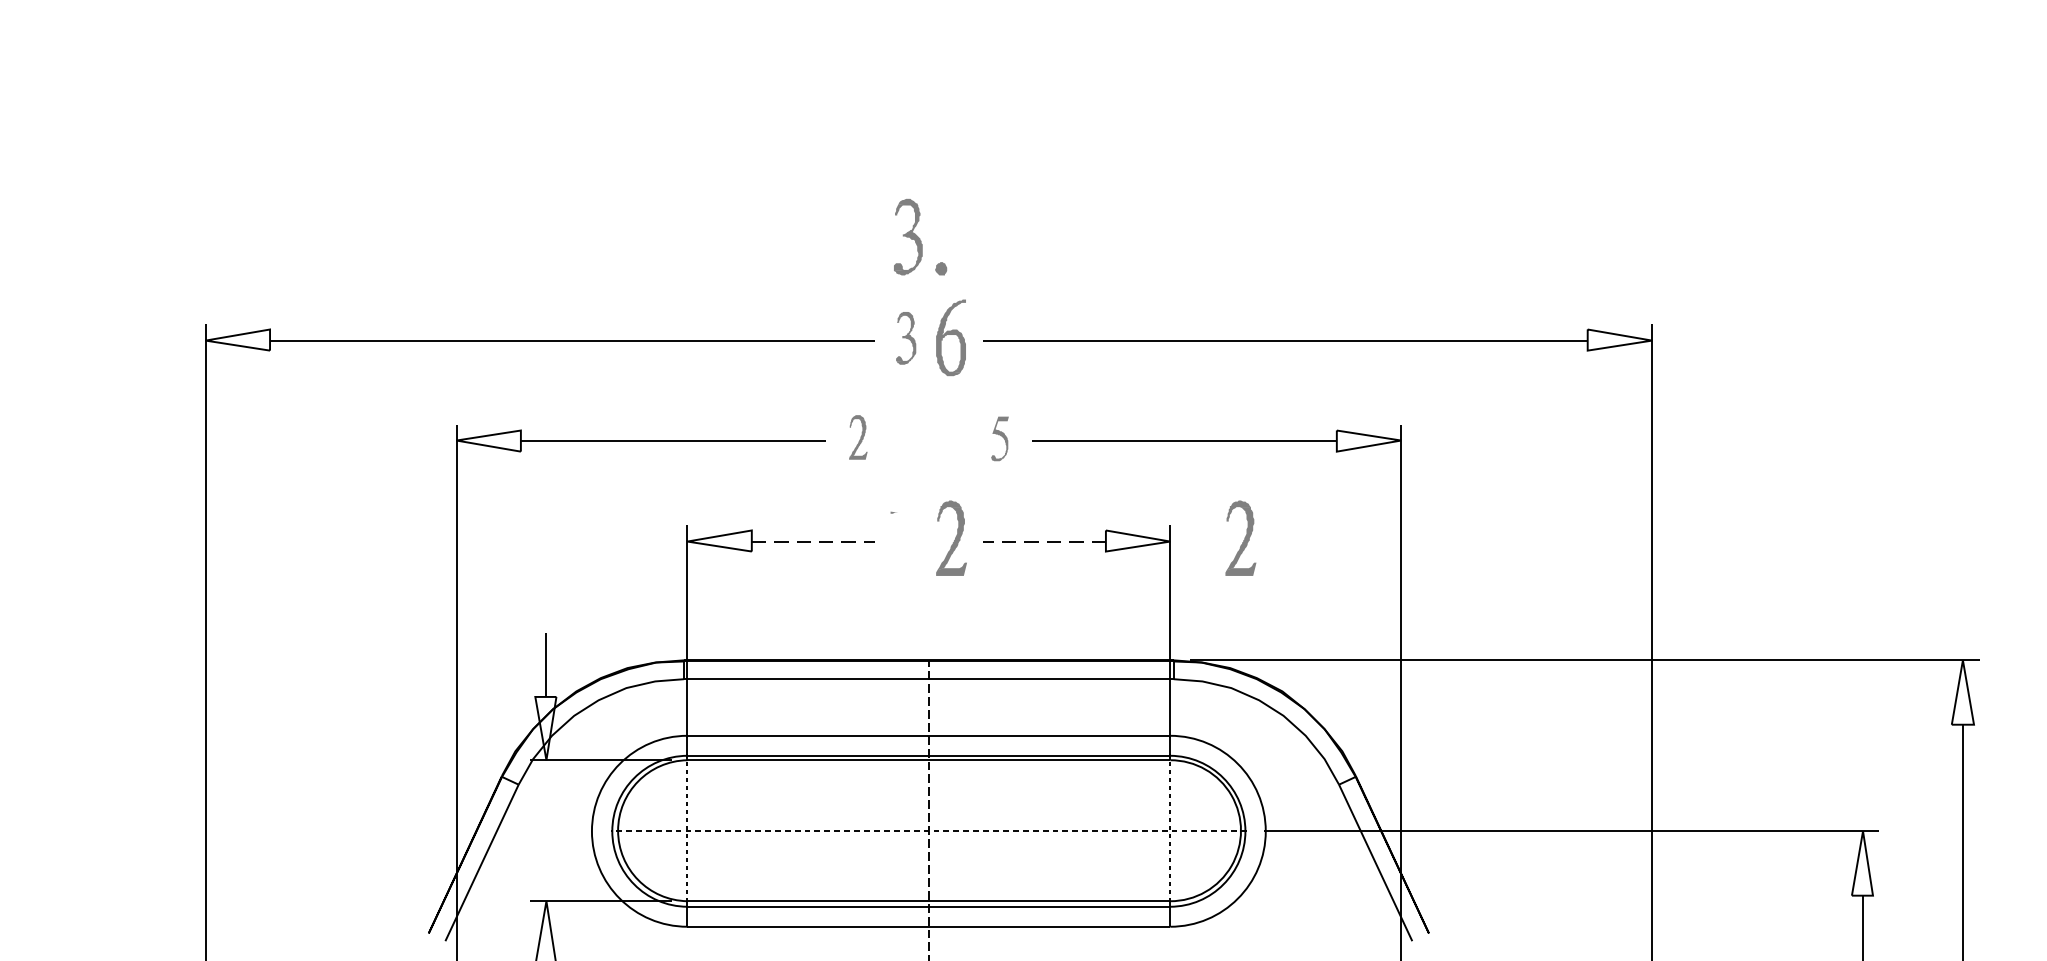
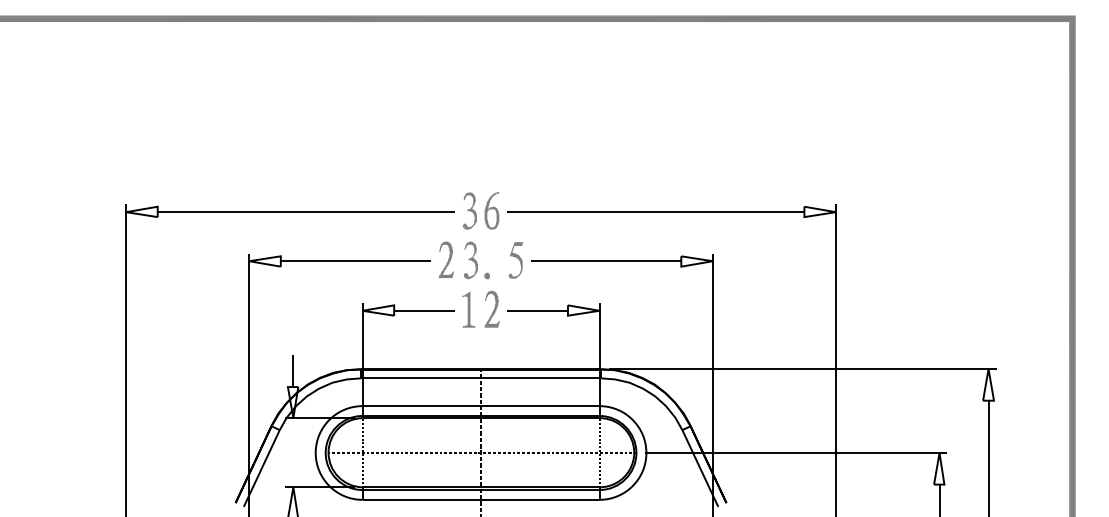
part: (919, 235) -> (476, 259), moved
part: (905, 337) -> (469, 210), size x1.43
part: (858, 437) -> (446, 259), size x1.67
part: (999, 439) -> (515, 260), size x1.67
fill: (903, 536) -> (468, 308), added
part: (1239, 536) -> (633, 308), removed
line: (813, 540) -> (424, 310), dashed -> solid
line: (1043, 540) -> (537, 310), dashed -> solid

